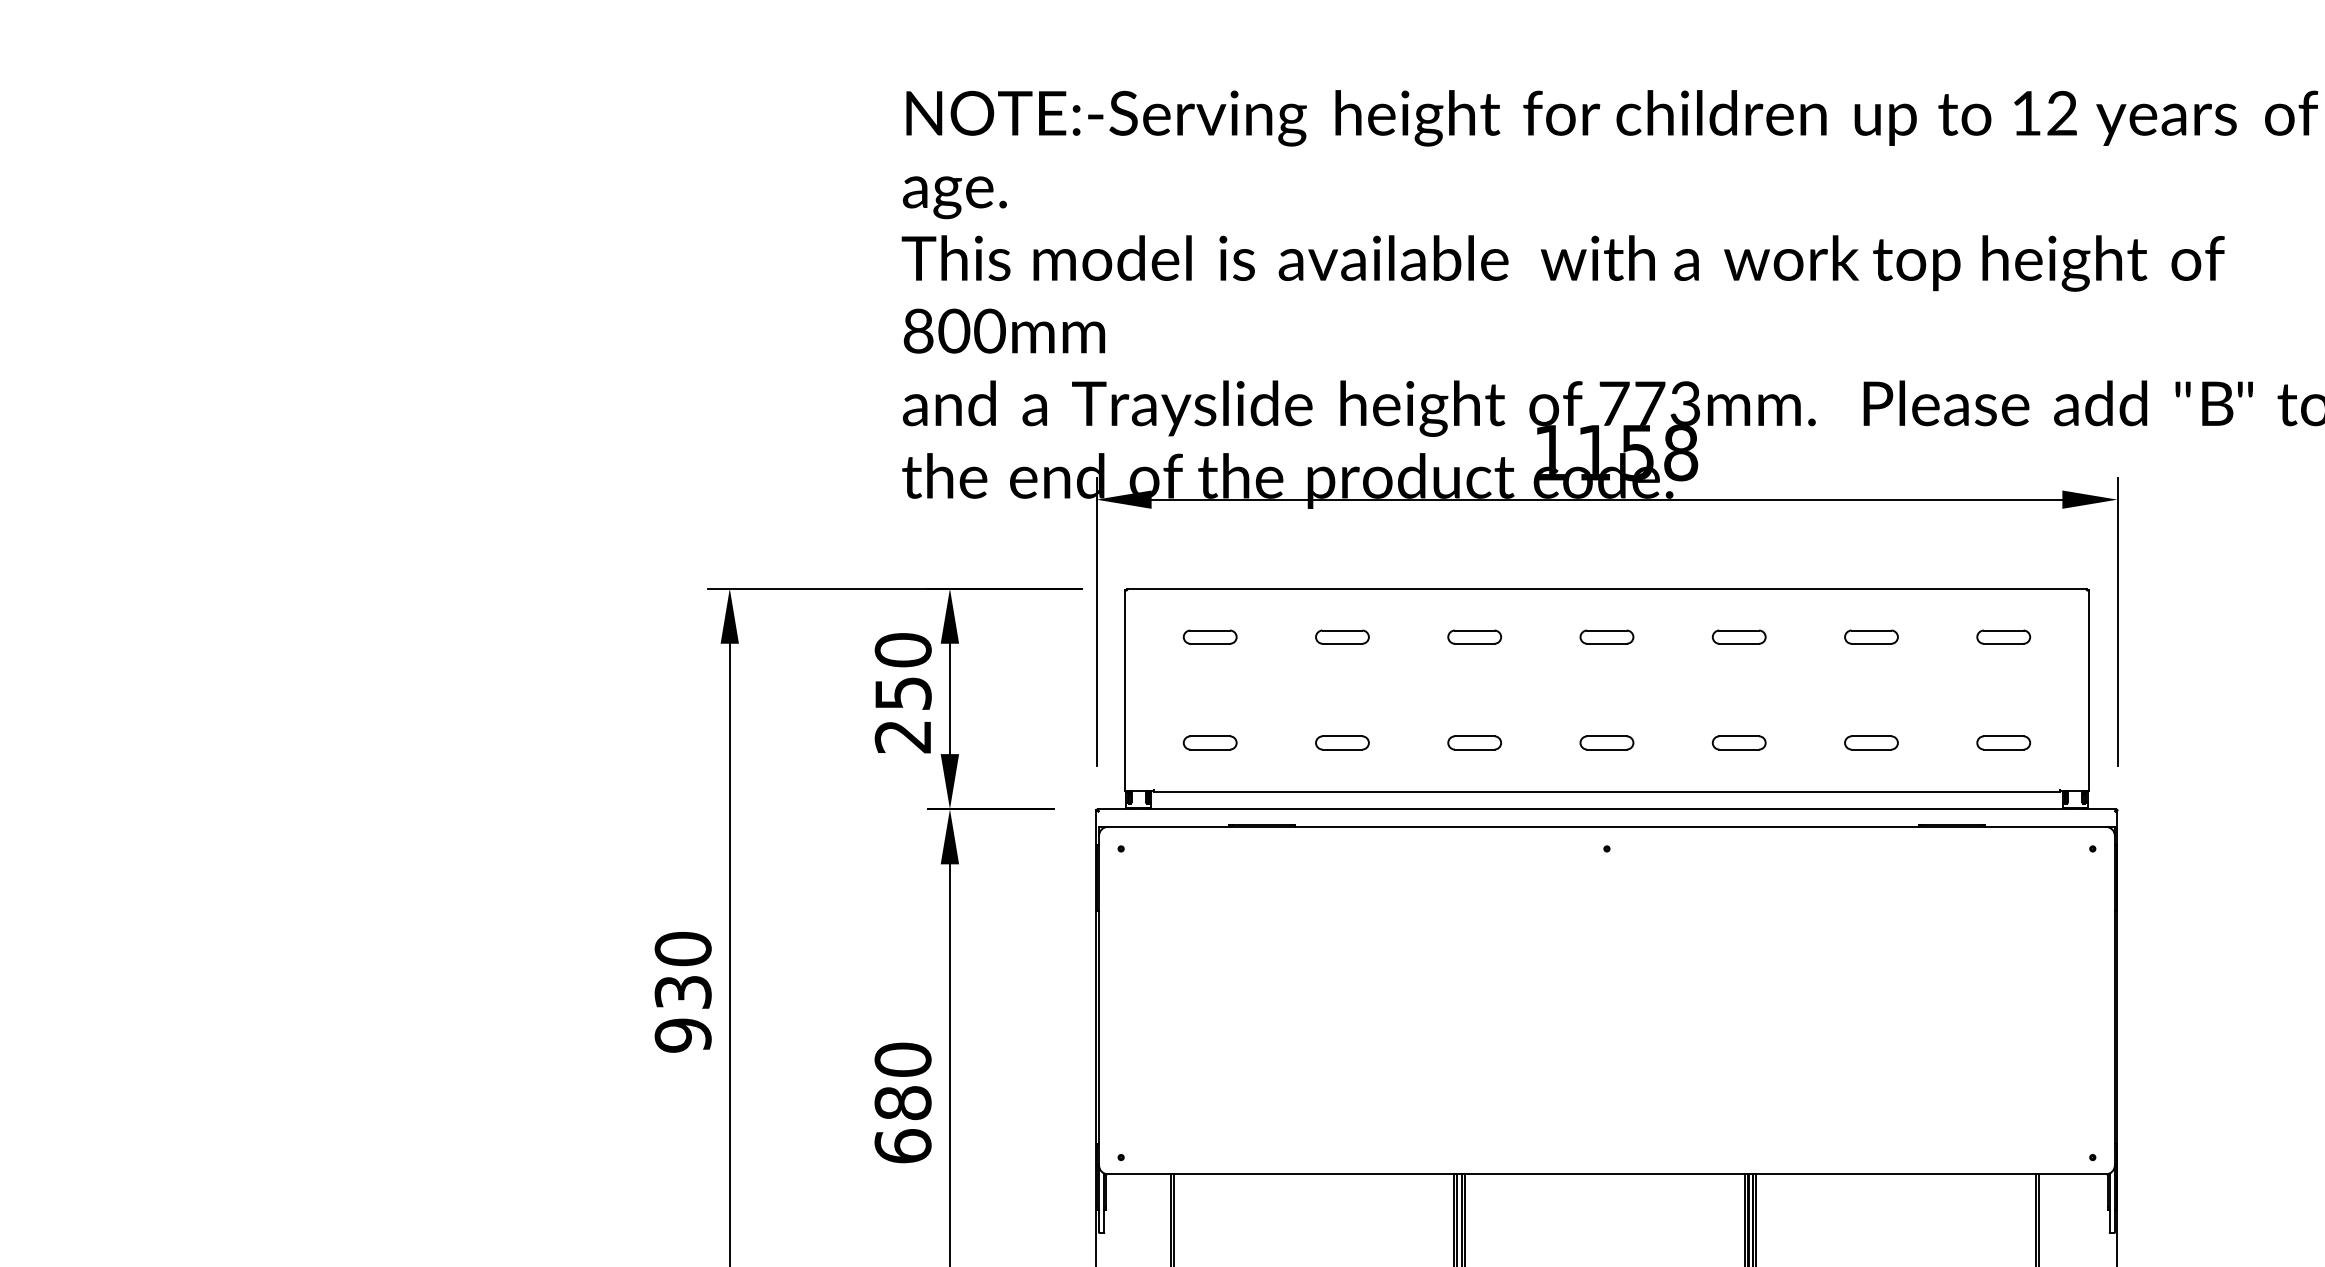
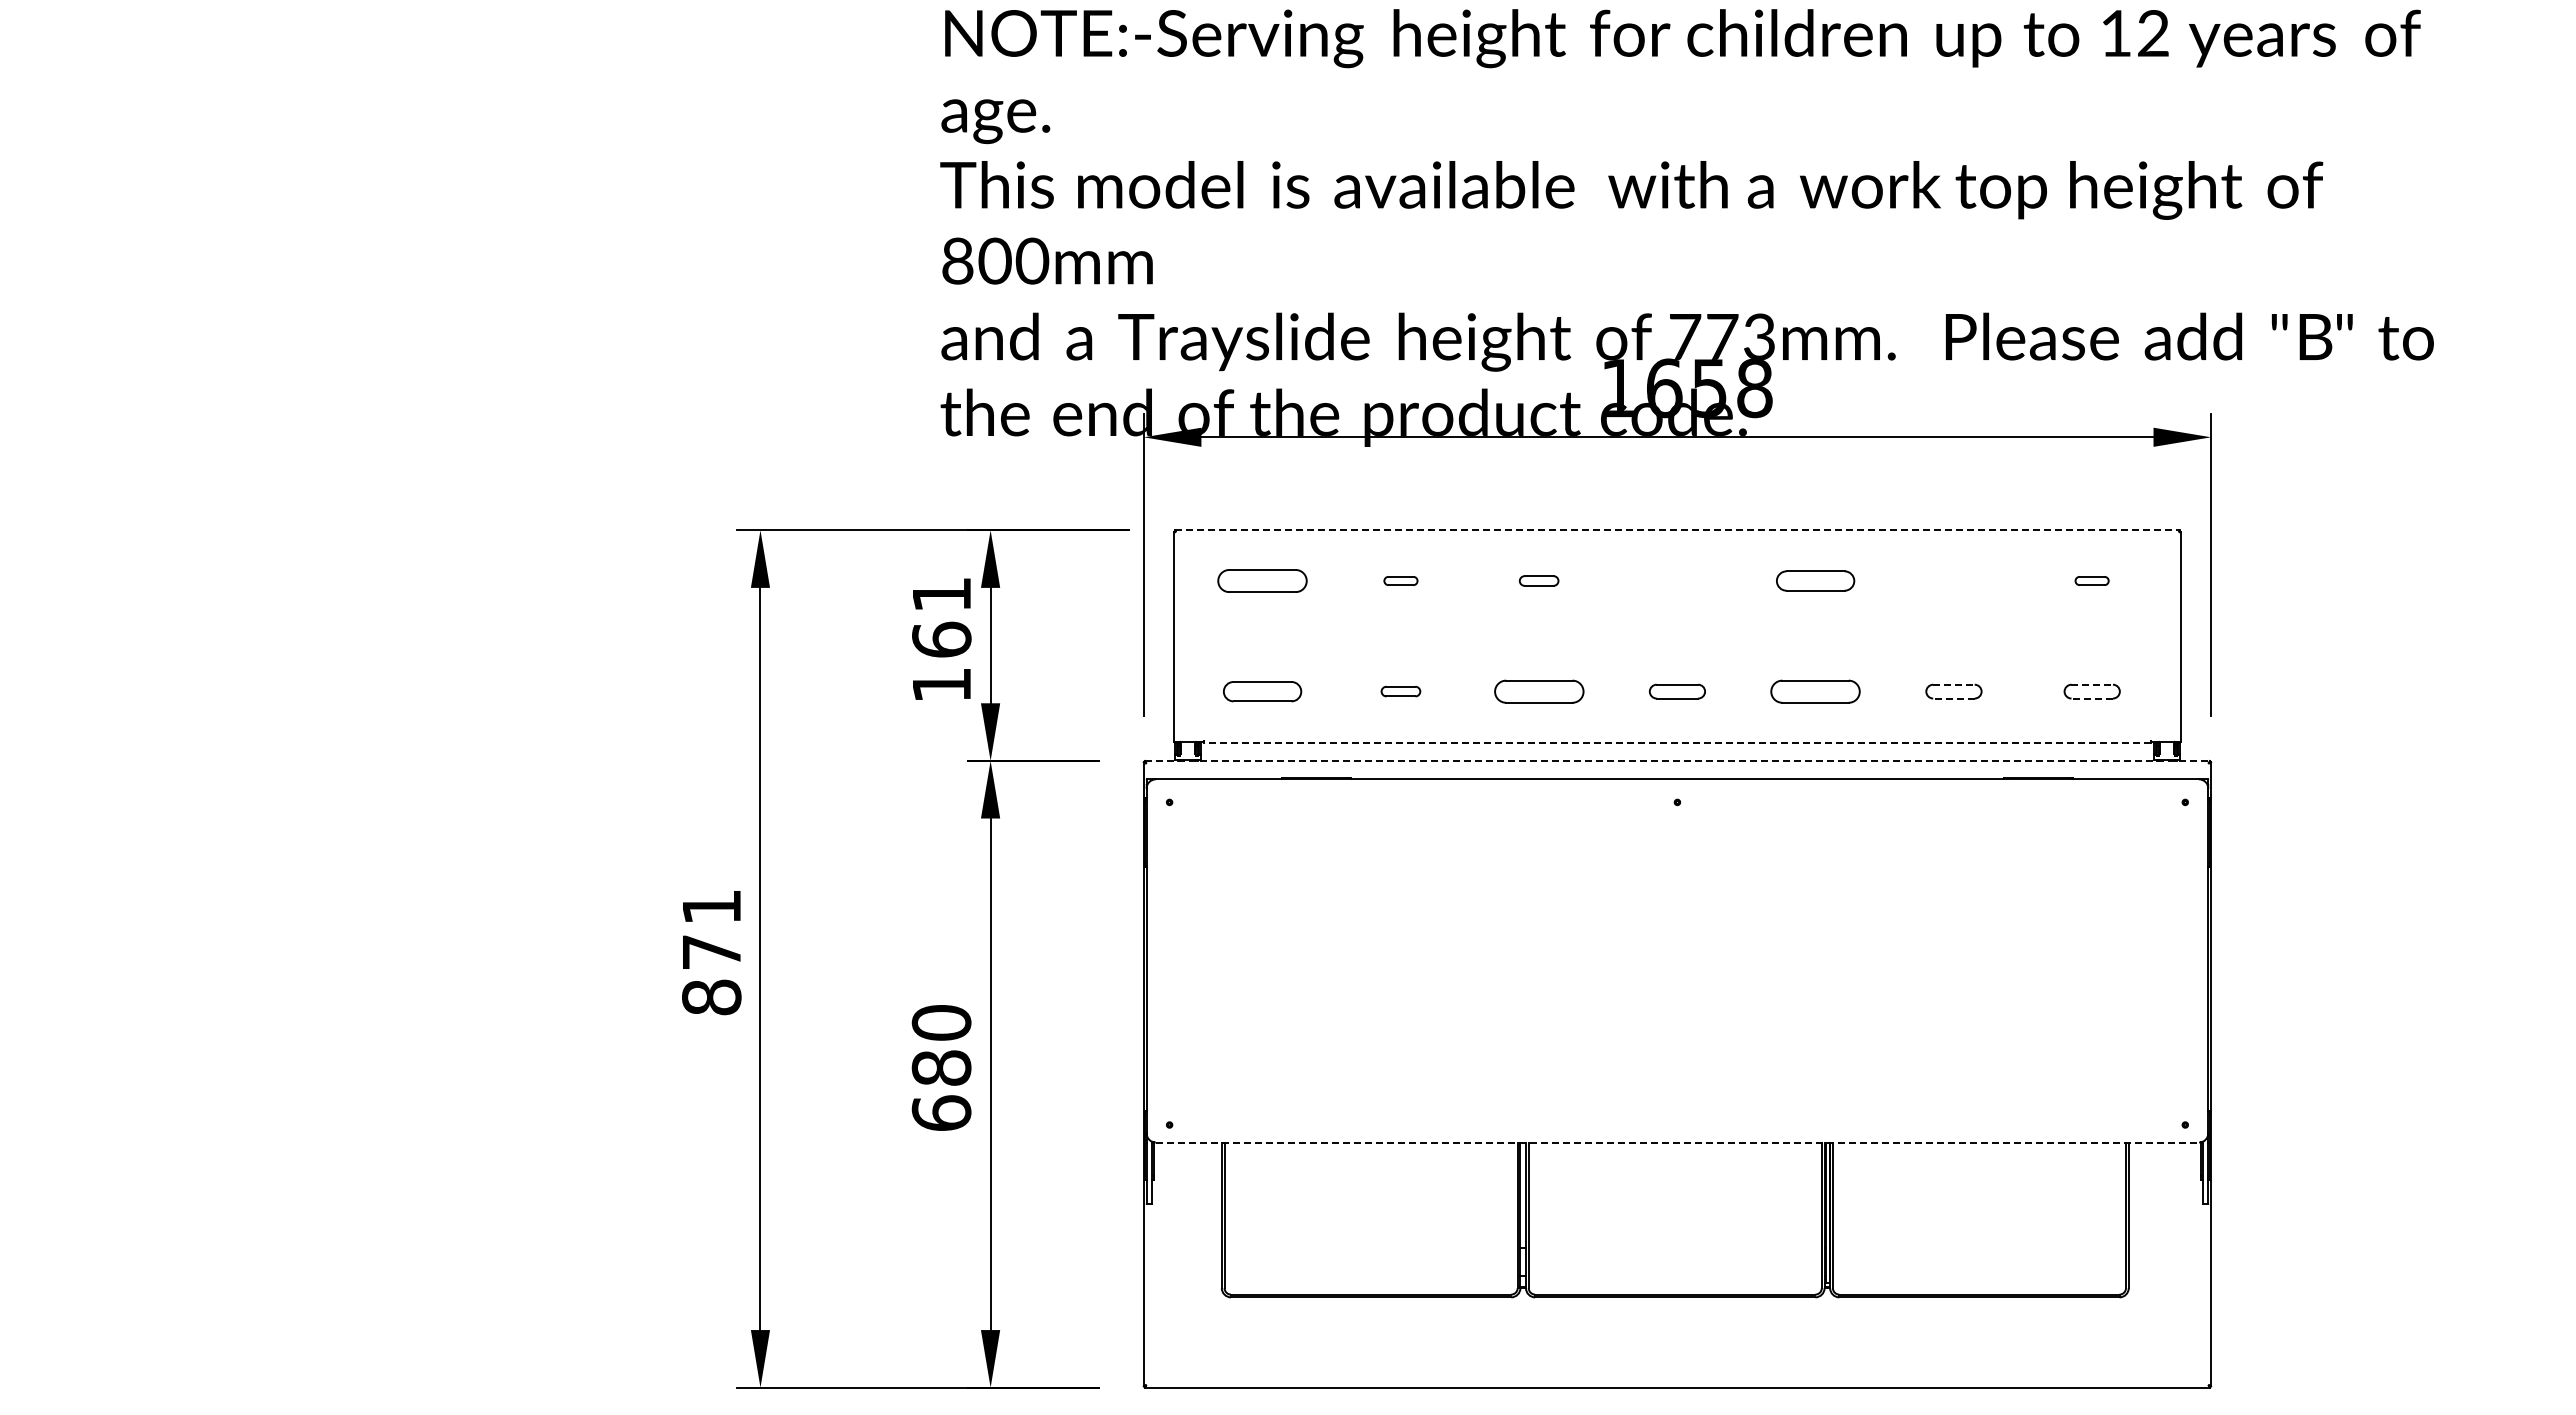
text: (1594, 452) -> (1664, 388), 1158 -> 1658
line: (1607, 588) -> (1677, 530), solid -> dashed
part: (1210, 636) -> (1262, 580), size x1.6
part: (1342, 636) -> (1400, 580), size x0.6
part: (1474, 636) -> (1538, 580), size x0.7
part: (1606, 636) -> (1676, 580), removed
part: (1739, 636) -> (1815, 580), size x1.4
part: (1871, 636) -> (1953, 580), removed
part: (2003, 636) -> (2091, 580), size x0.6
text: (902, 693) -> (941, 639), 250 -> 161
line: (1871, 736) -> (1953, 684), solid -> dashed
line: (2004, 736) -> (2092, 684), solid -> dashed
part: (1210, 742) -> (1262, 691), size x1.4
part: (1342, 742) -> (1400, 691), size x0.7
part: (1474, 742) -> (1538, 691), size x1.6
part: (1739, 742) -> (1815, 691), size x1.6
line: (1871, 749) -> (1953, 698), solid -> dashed
line: (2004, 749) -> (2092, 698), solid -> dashed
line: (1607, 791) -> (1677, 742), solid -> dashed
line: (1607, 808) -> (1677, 760), solid -> dashed
text: (682, 992) -> (711, 952), 930 -> 871
line: (1607, 1174) -> (1677, 1142), solid -> dashed

